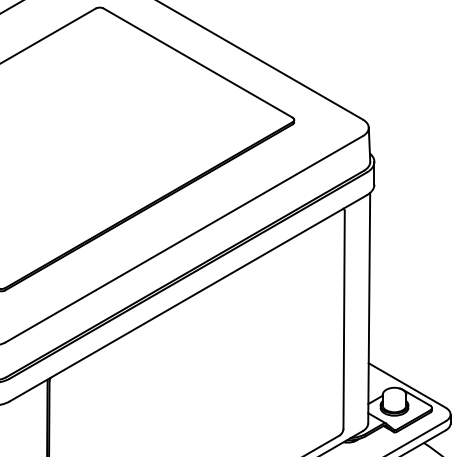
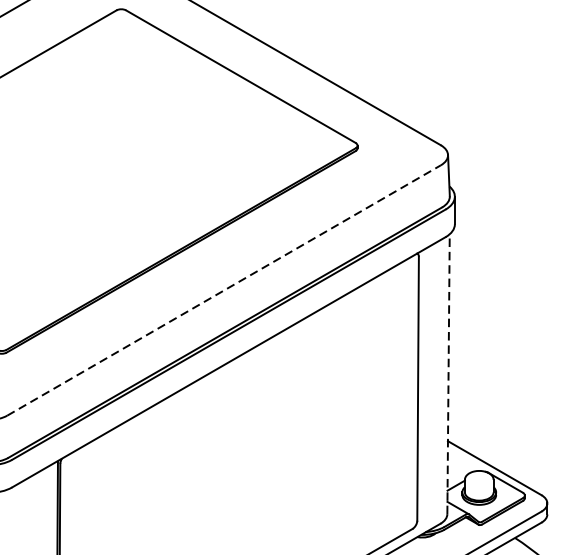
line: (184, 238) -> (224, 289), solid -> dashed
line: (369, 307) -> (448, 373), solid -> dashed

